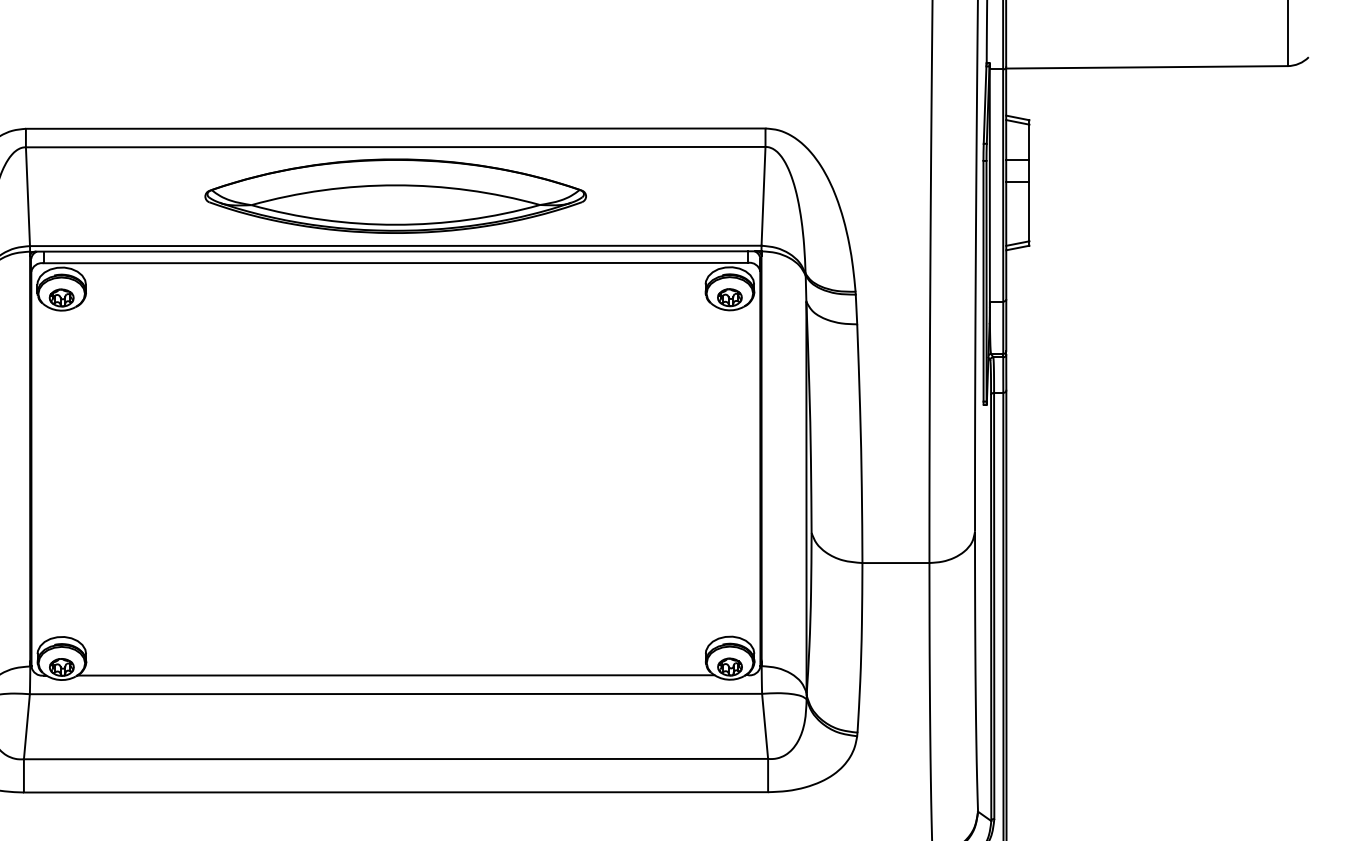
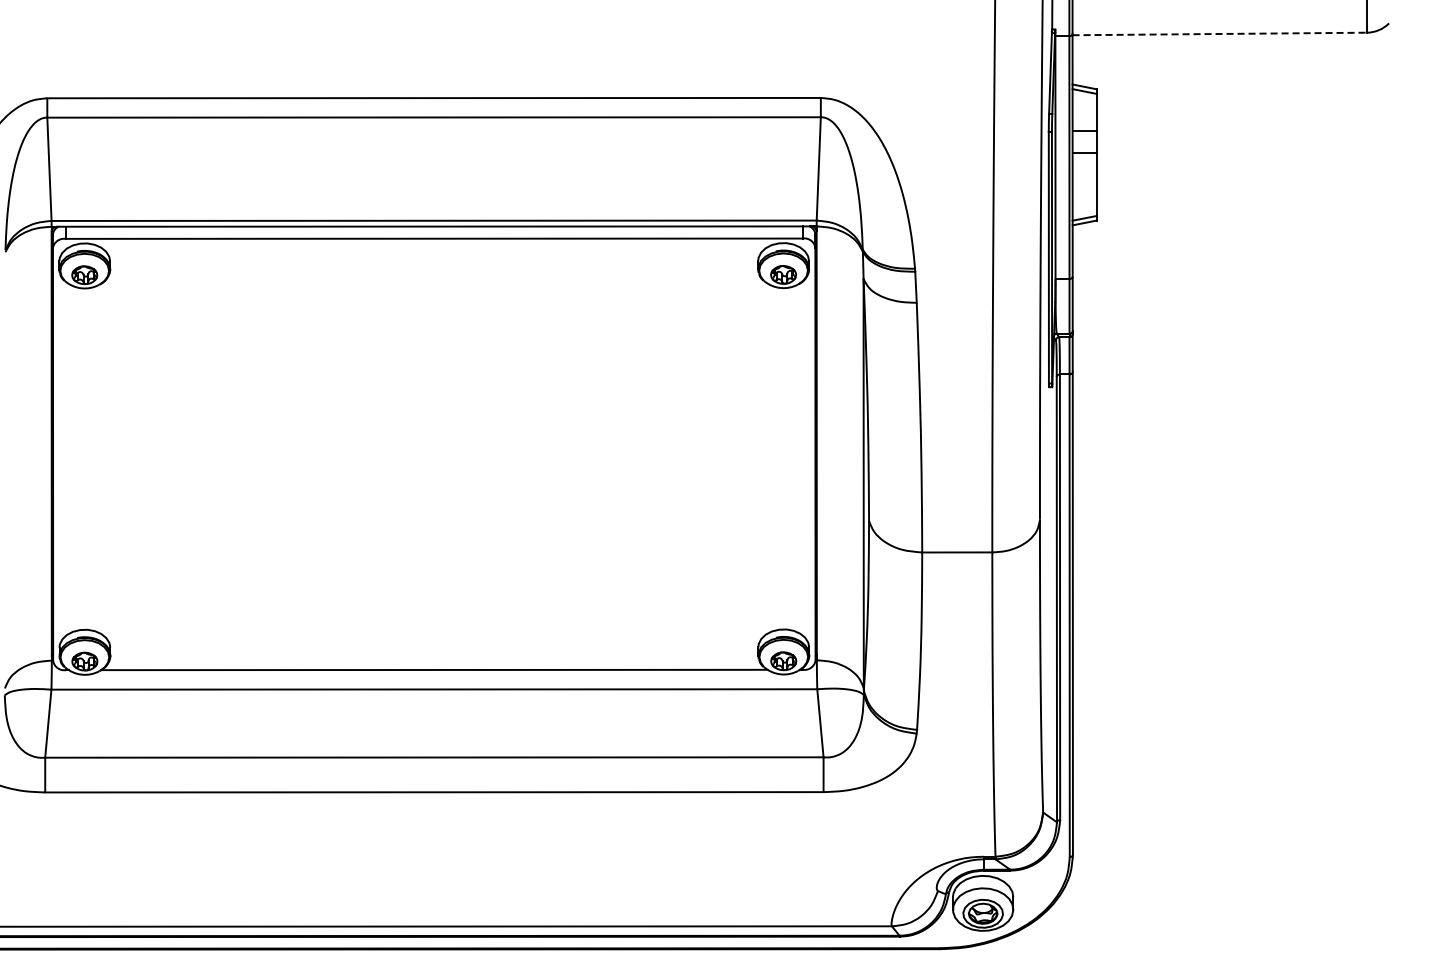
line: (1147, 66) -> (1220, 33), solid -> dashed
part: (396, 195) -> (434, 168), removed

